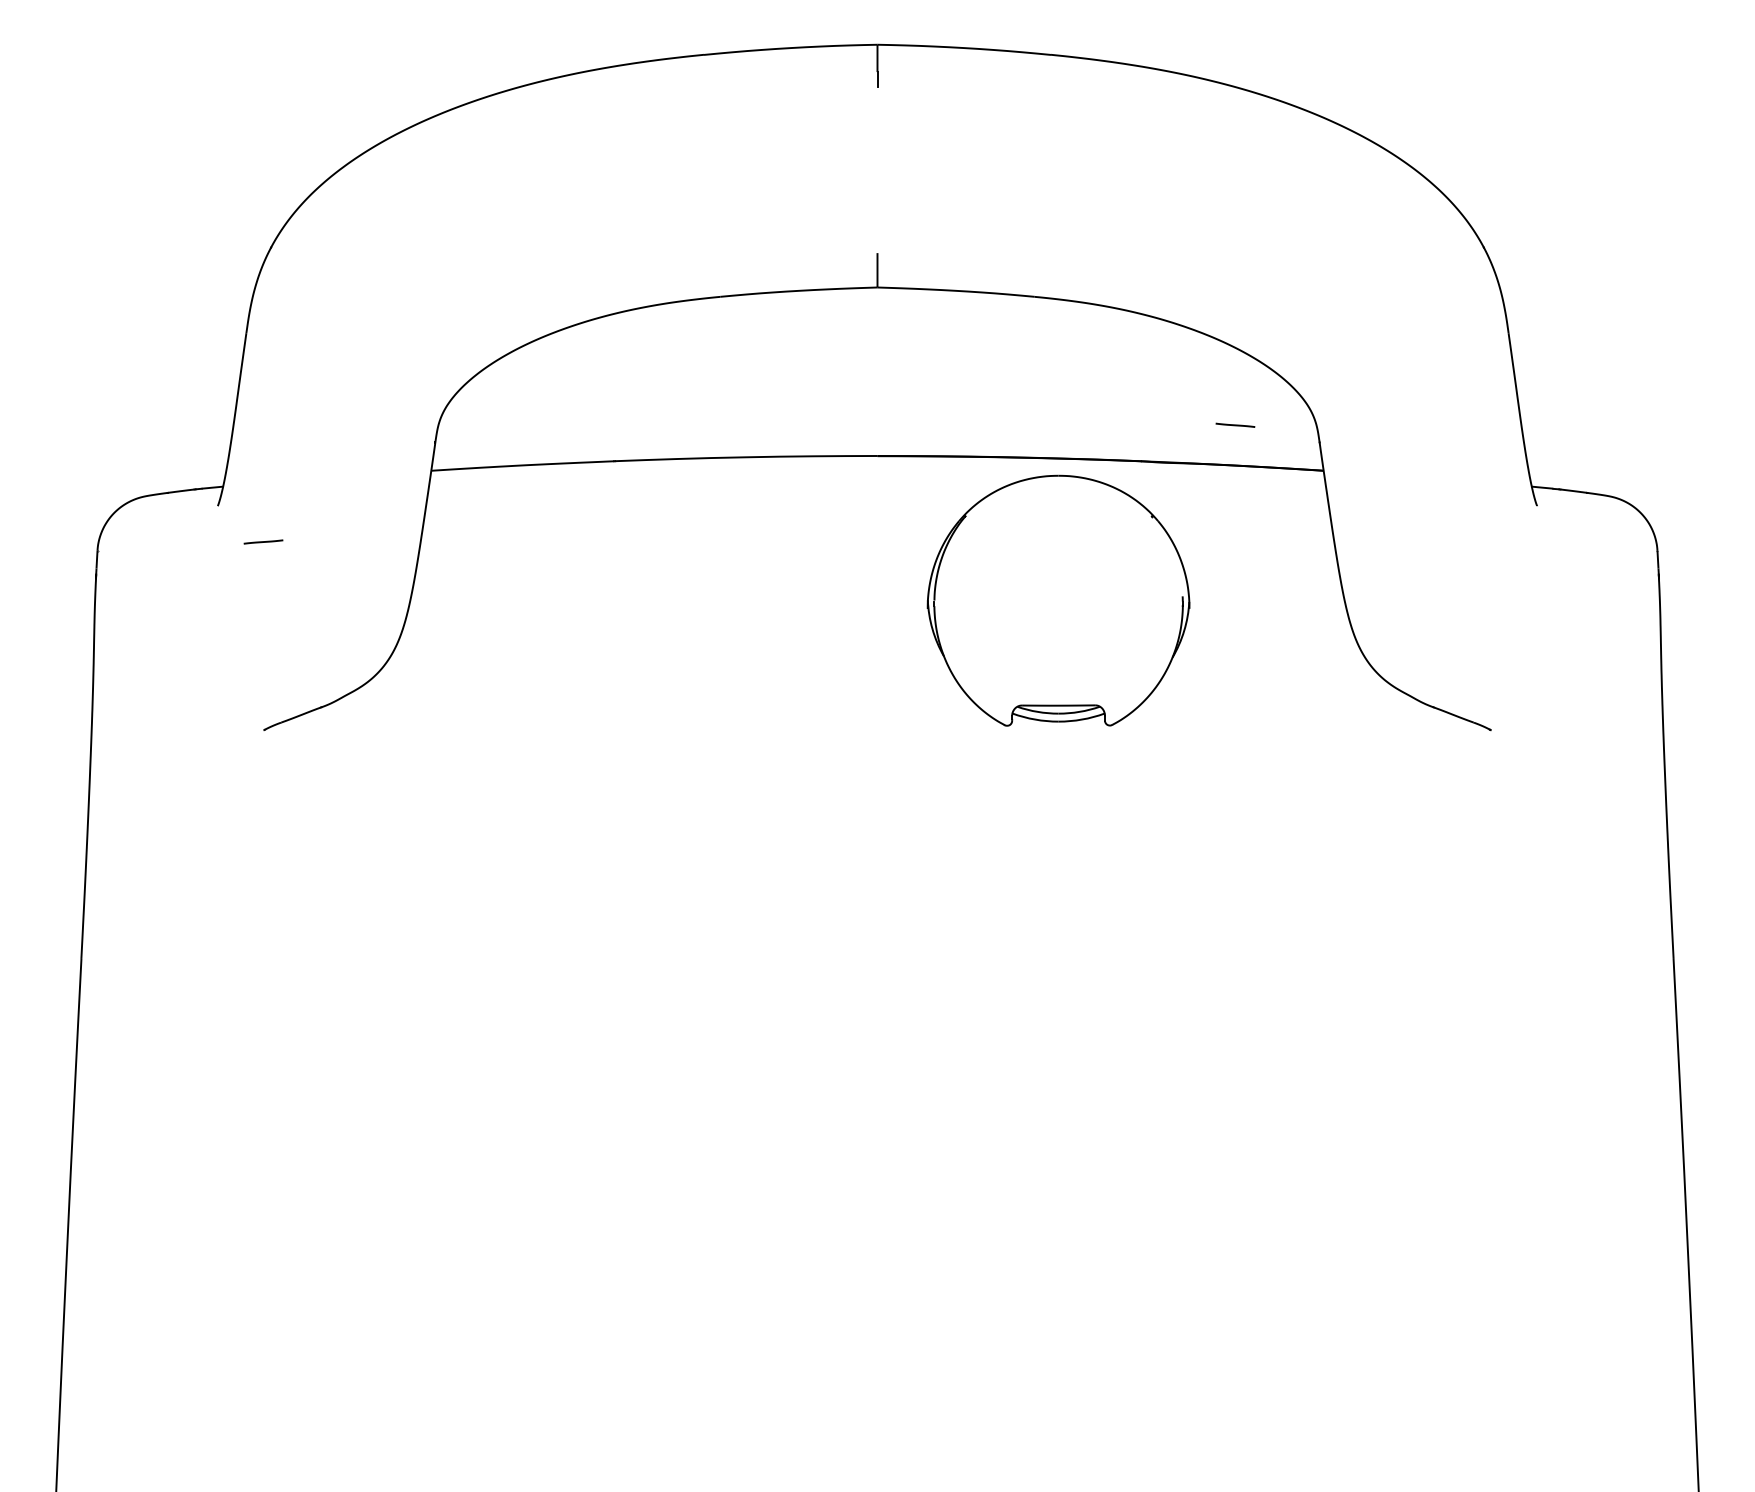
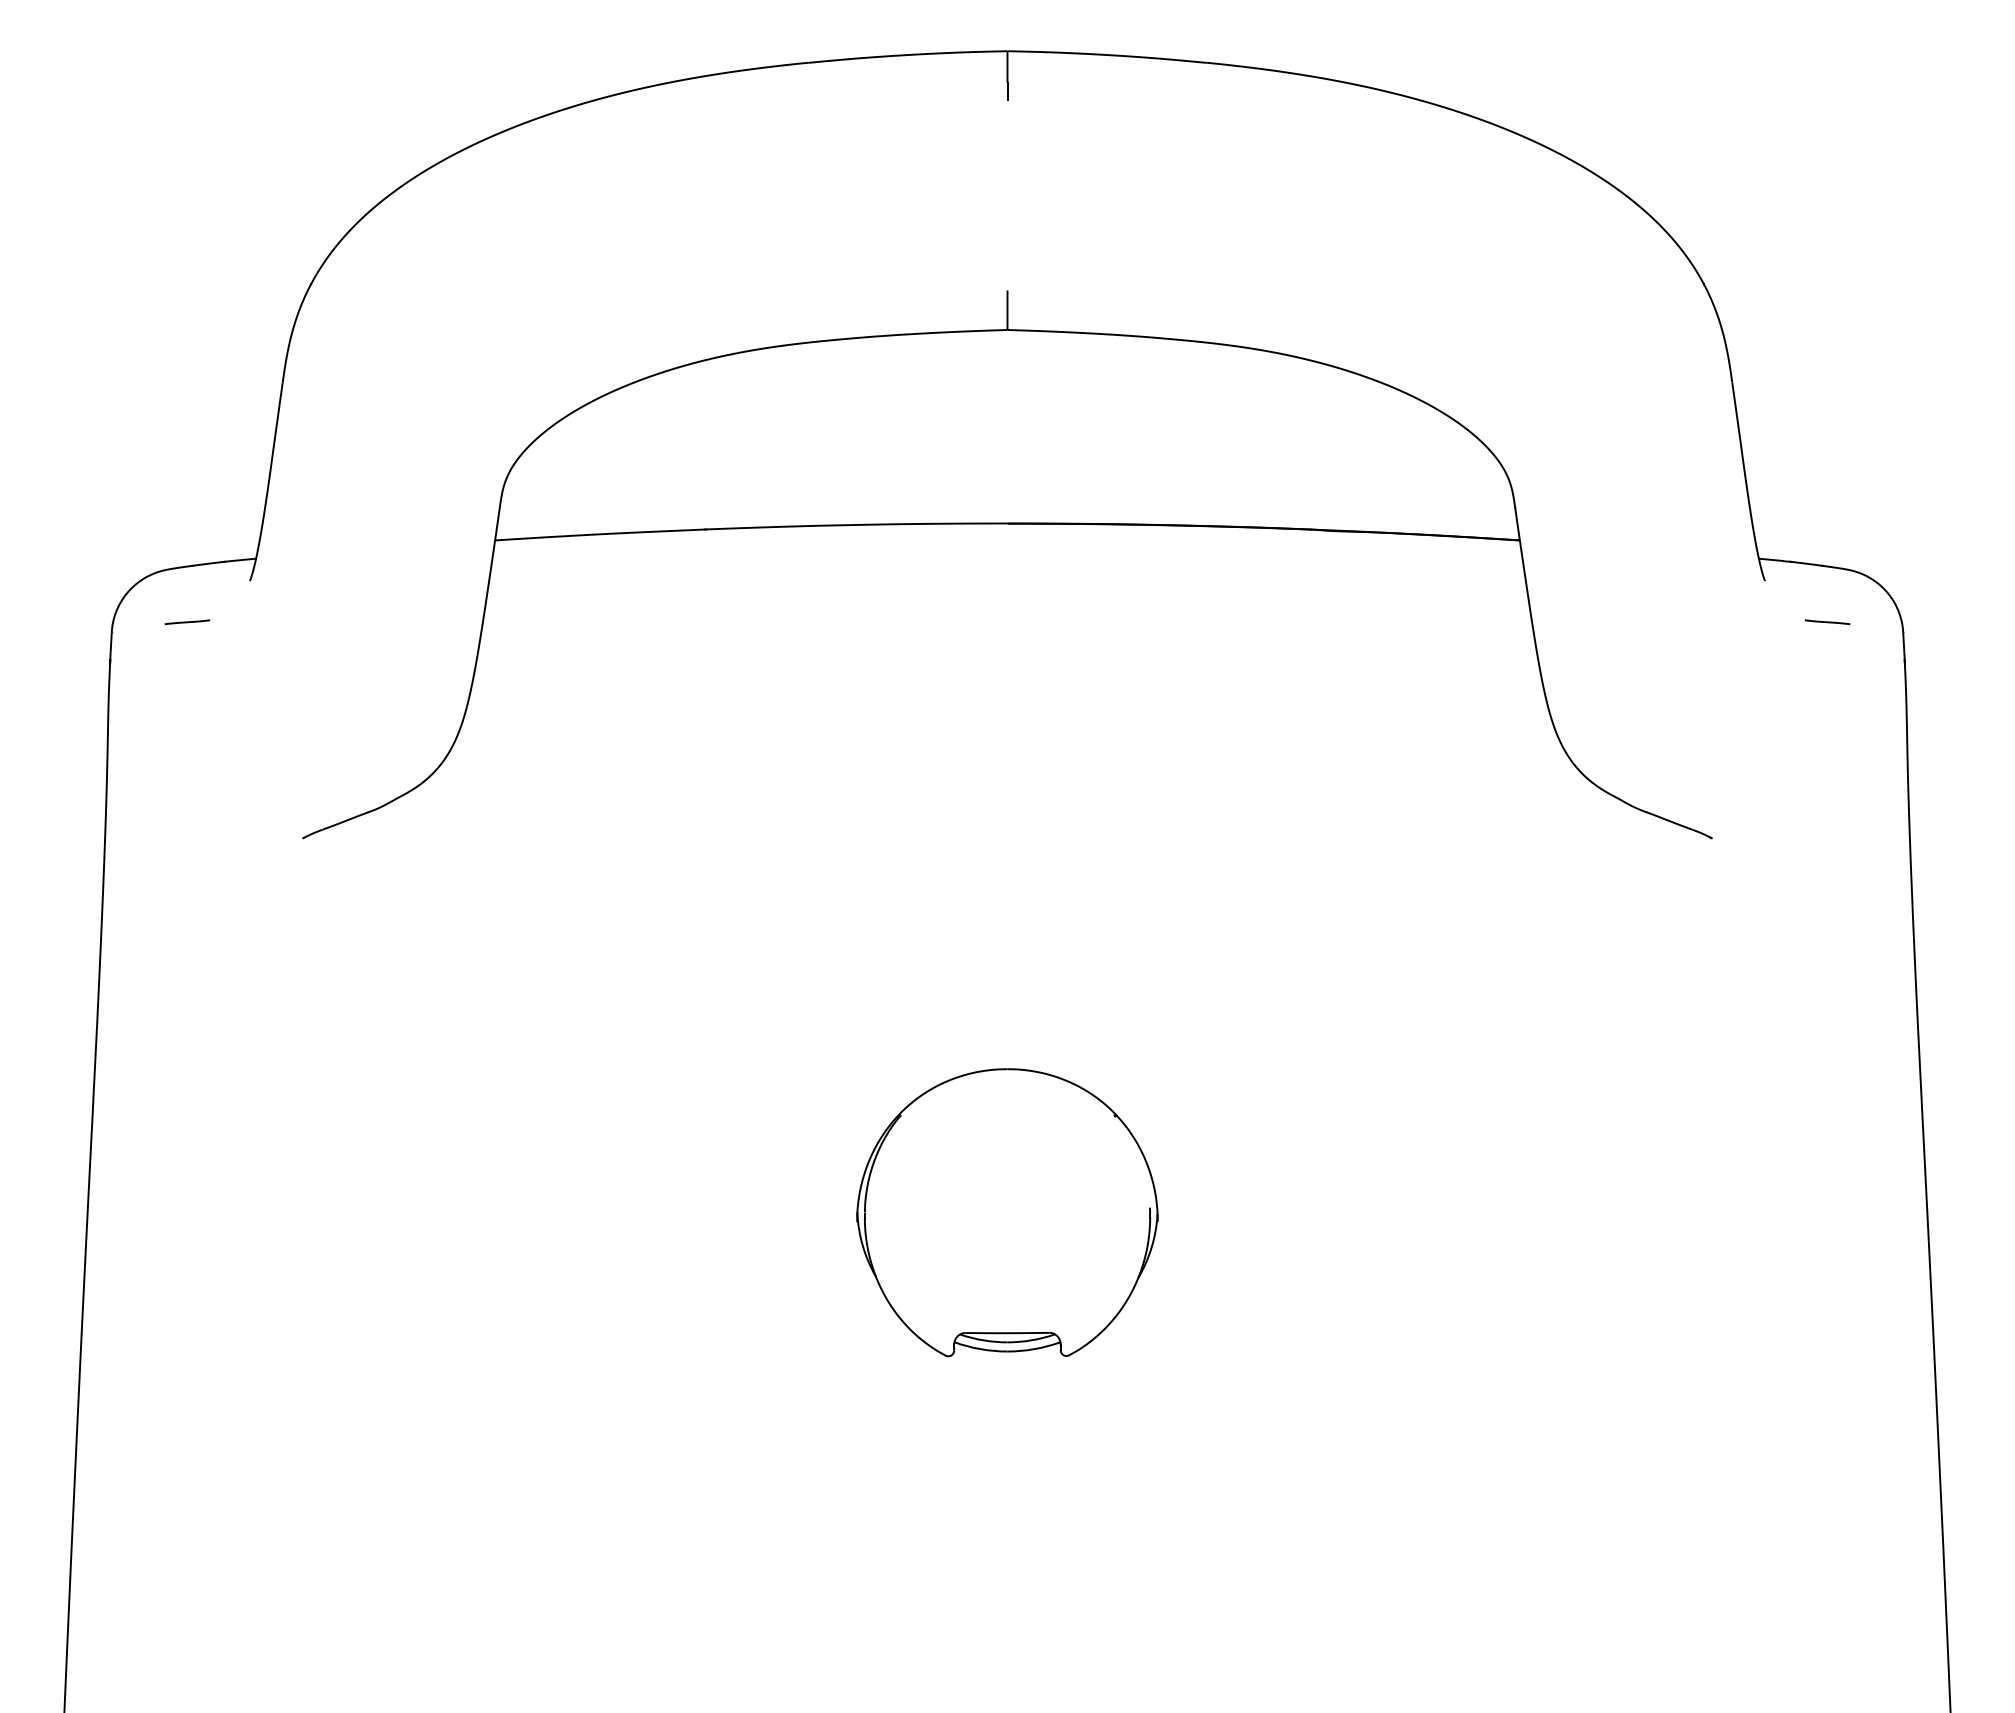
line: (1235, 425) -> (1827, 622), moved
line: (263, 542) -> (187, 622), moved
part: (1058, 600) -> (1007, 1212), moved

